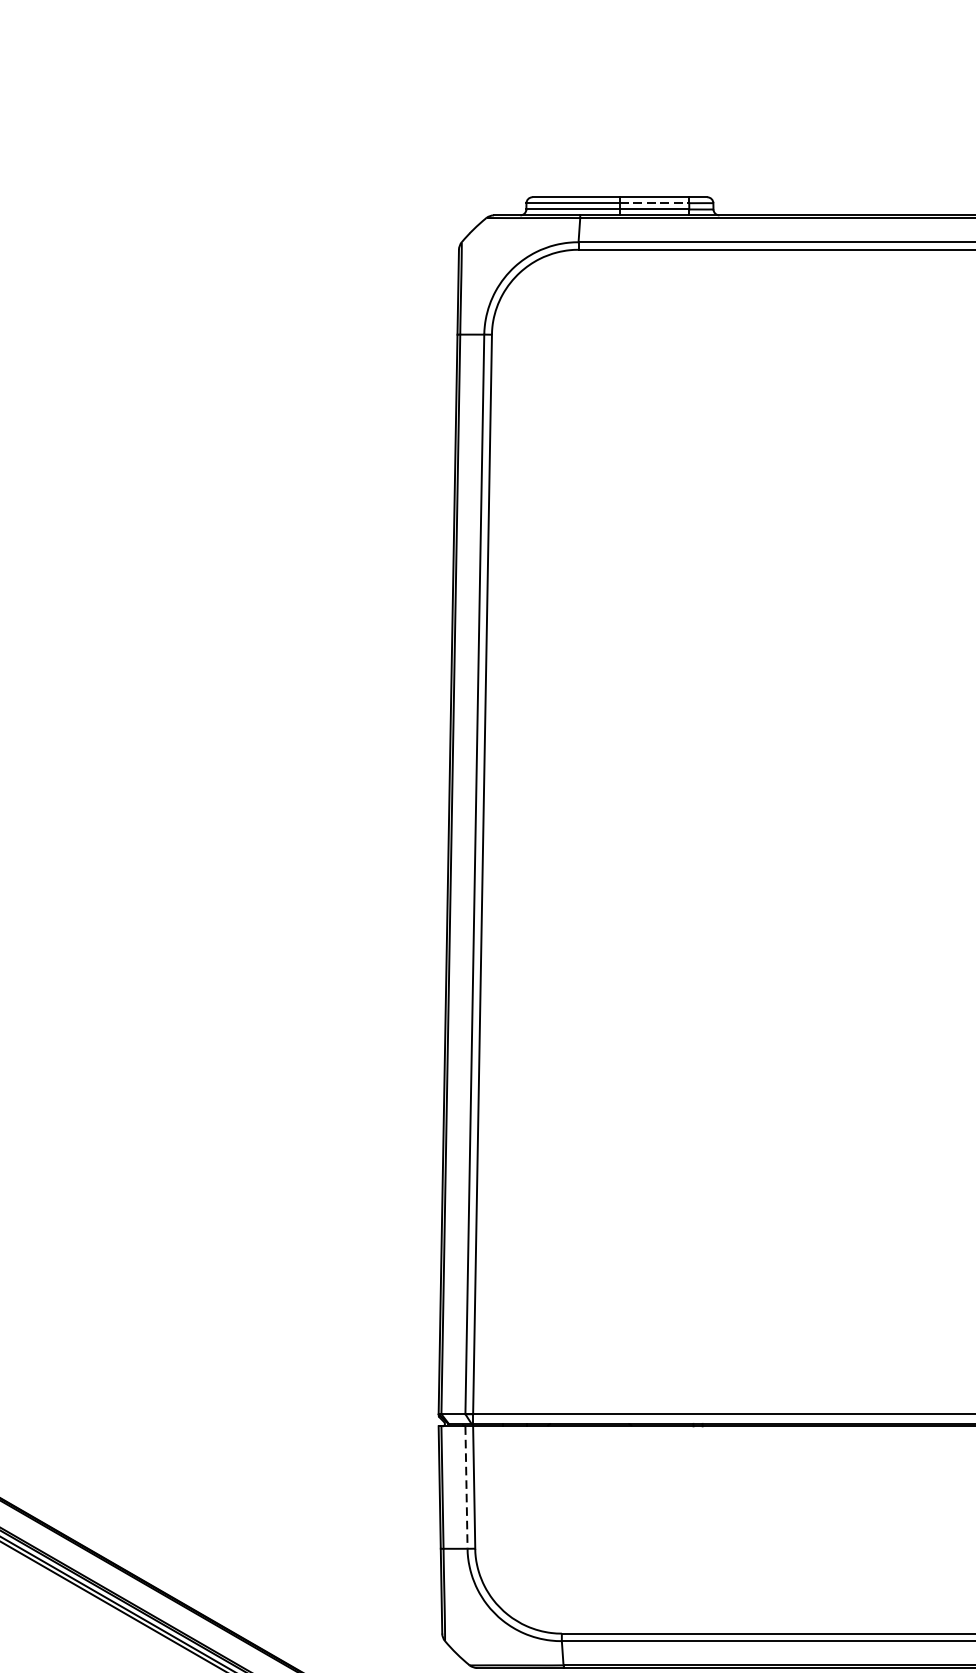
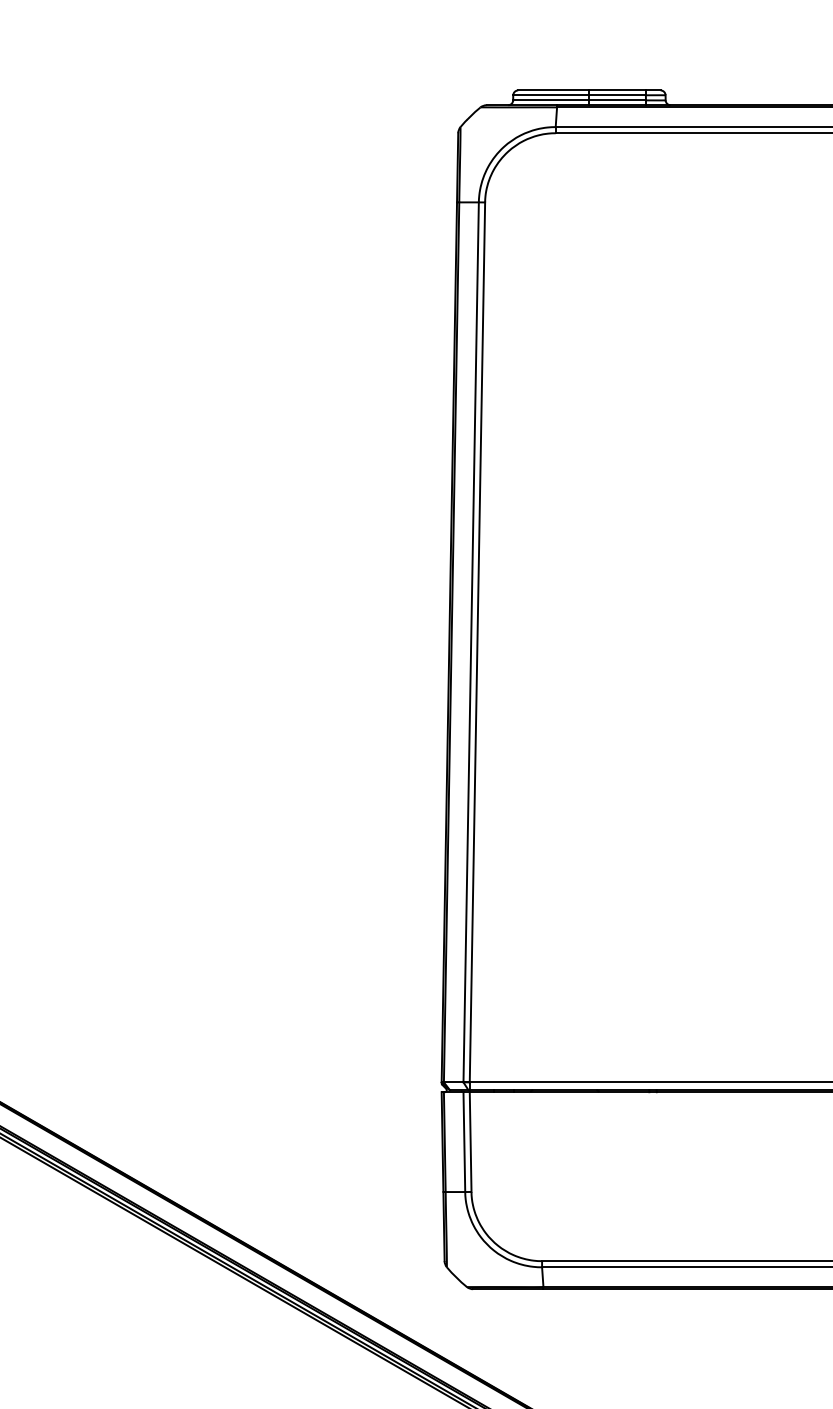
line: (655, 203) -> (618, 95), dashed -> solid
line: (466, 1488) -> (464, 1142), dashed -> solid

